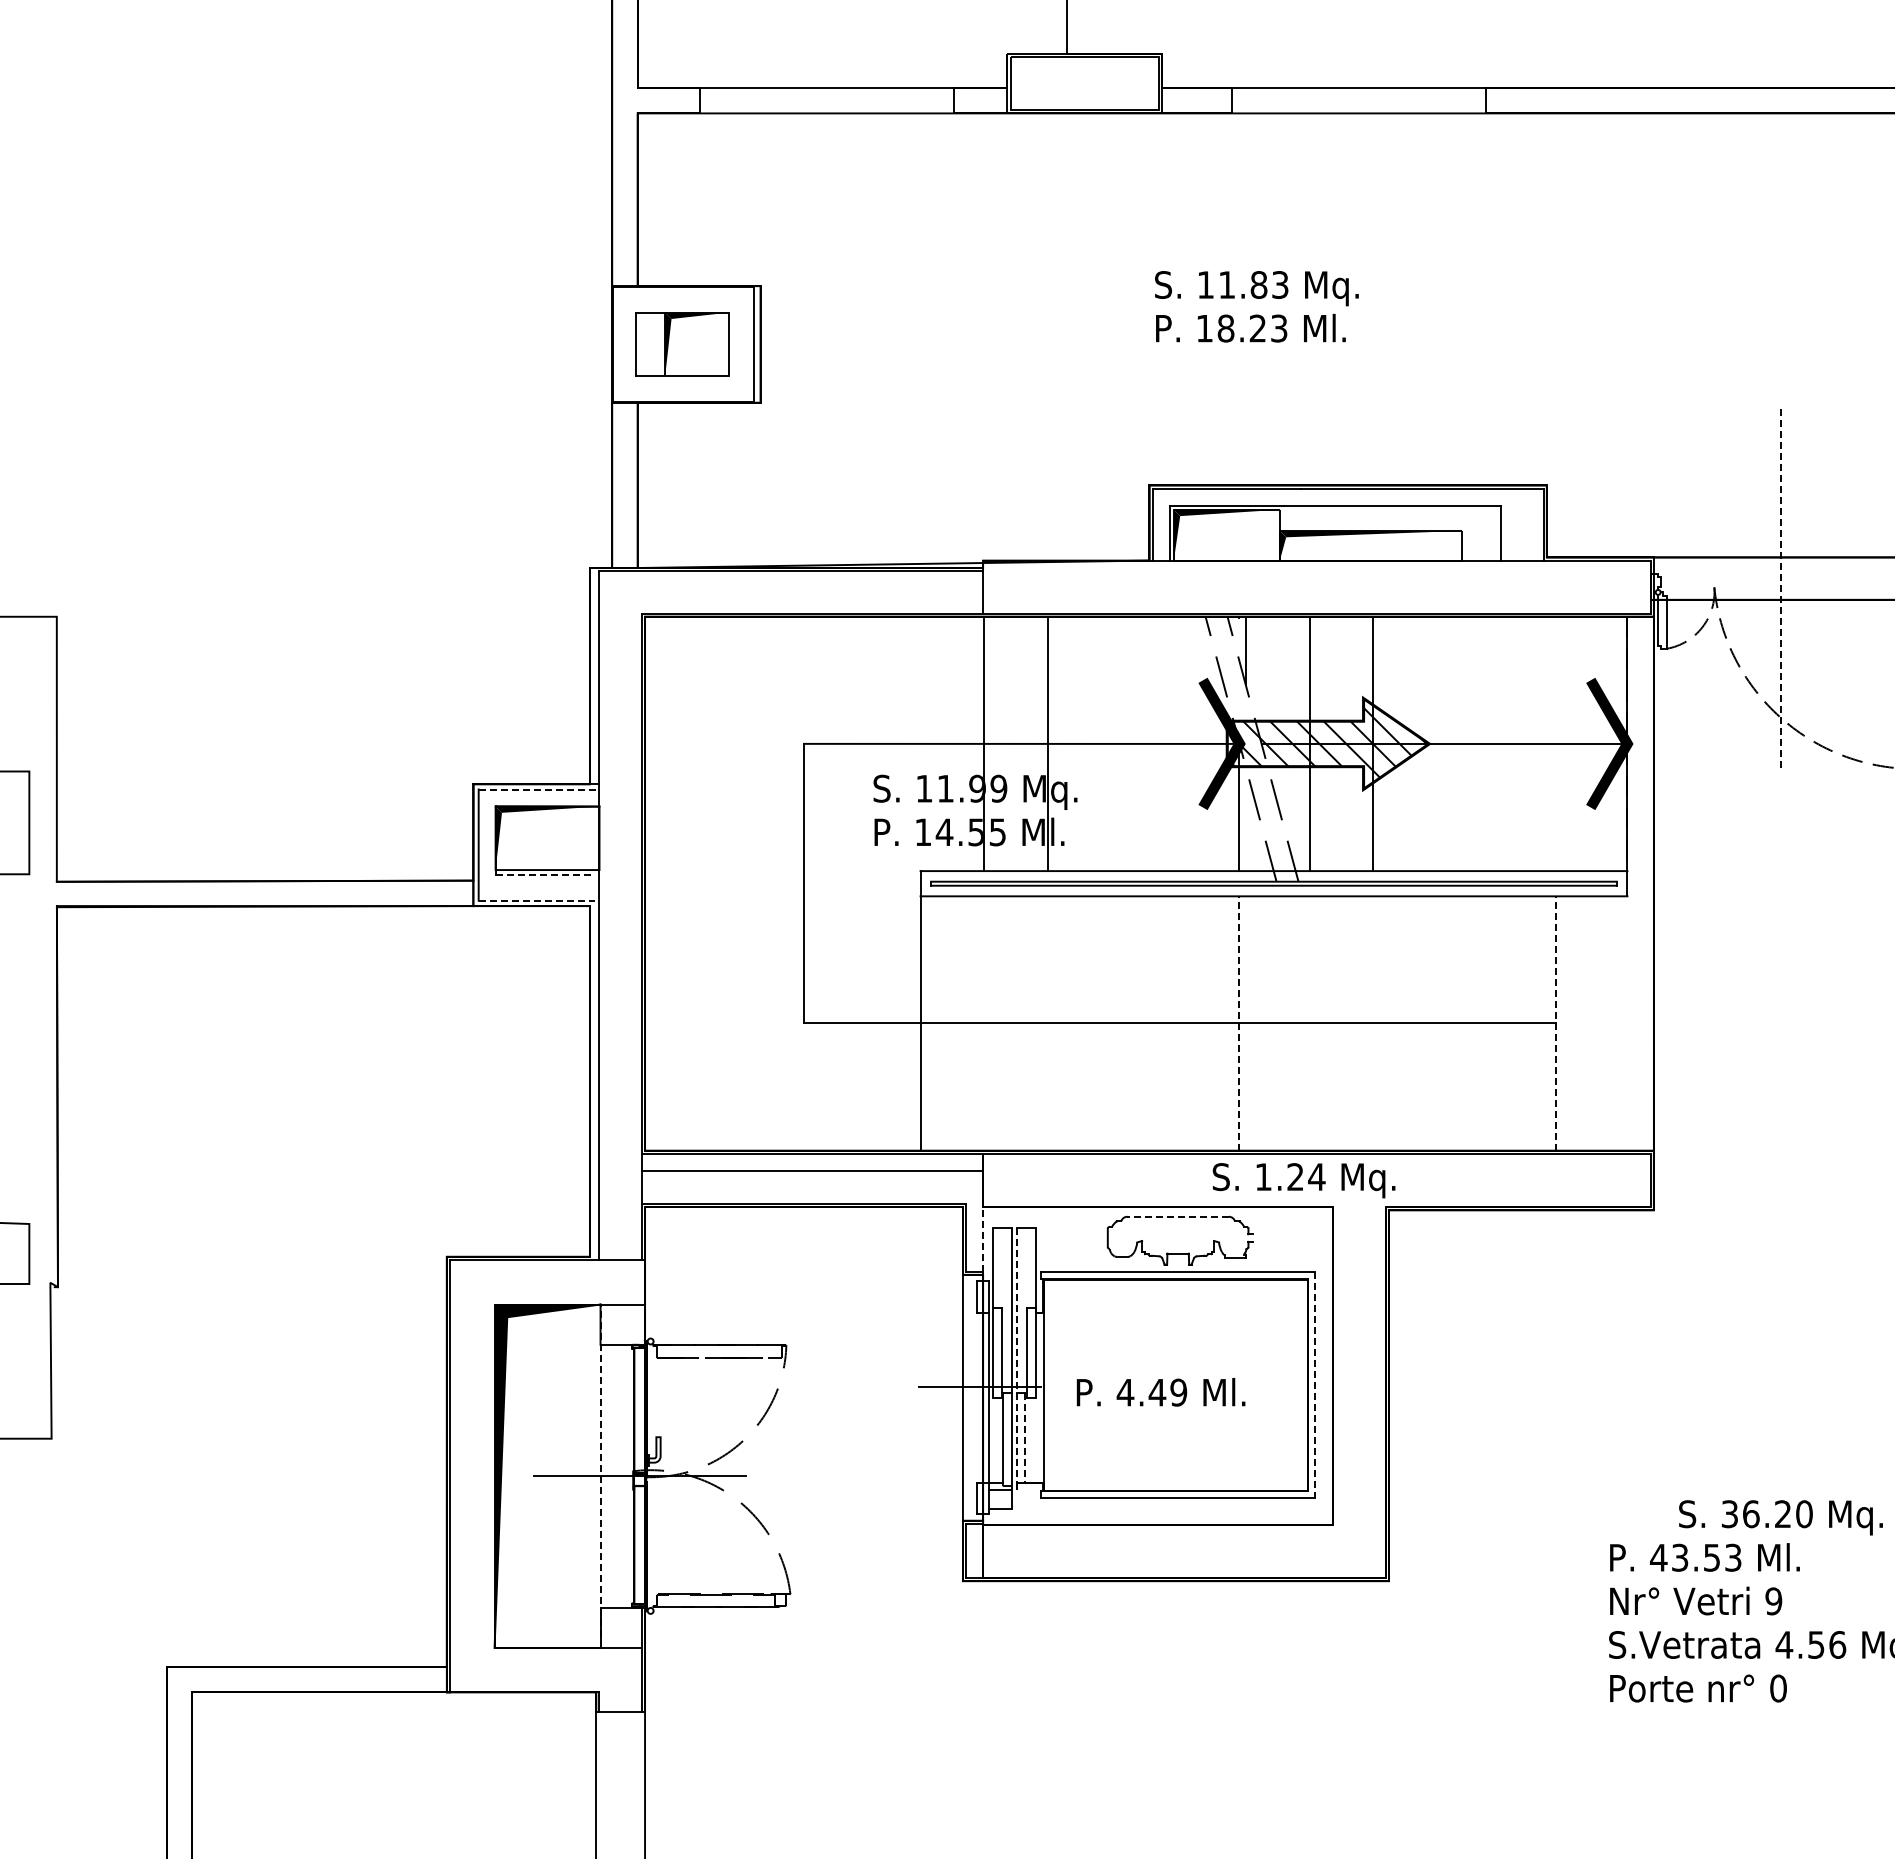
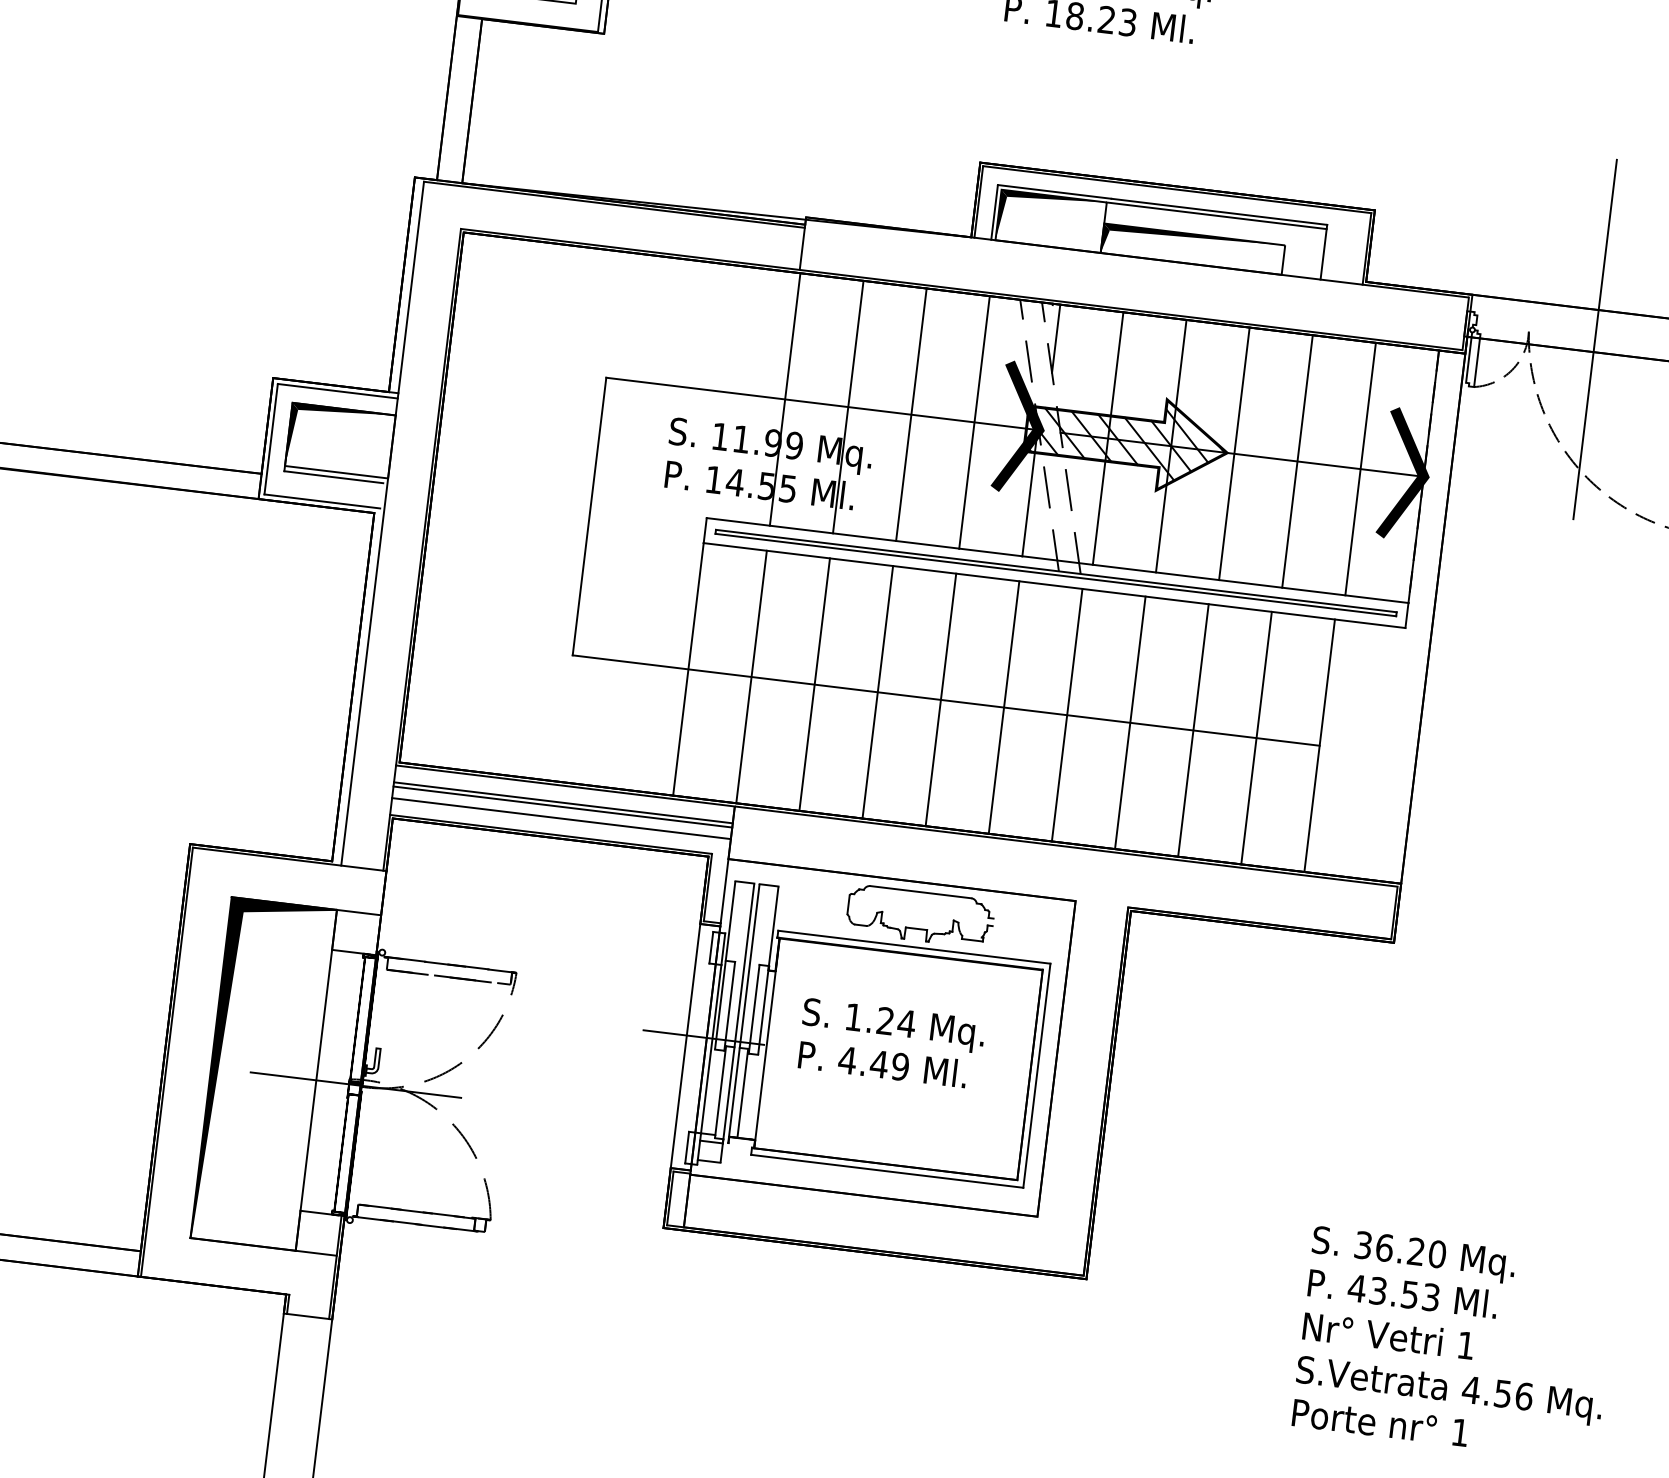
line: (1390, 509) -> (1216, 215), added
line: (1781, 587) -> (1595, 339), dashed -> solid
line: (1111, 743) -> (911, 414), added
line: (1174, 743) -> (974, 421), added
line: (1436, 743) -> (1234, 453), added
line: (1500, 743) -> (1297, 461), added
line: (1563, 743) -> (1360, 468), added
line: (539, 789) -> (338, 391), dashed -> solid
line: (545, 875) -> (333, 477), dashed -> solid
line: (537, 900) -> (322, 501), dashed -> solid
line: (984, 1023) -> (751, 677), added
line: (1047, 1023) -> (814, 684), added
line: (1111, 1023) -> (877, 692), added
line: (1174, 1023) -> (940, 699), added
line: (1238, 1023) -> (1004, 707), dashed -> solid
line: (1302, 1023) -> (1067, 715), added
line: (1365, 1023) -> (1130, 722), added
line: (1429, 1023) -> (1193, 730), added
line: (1492, 1023) -> (1256, 738), added
line: (1556, 1023) -> (1319, 745), dashed -> solid
line: (812, 1175) -> (562, 807), added
text: (1303, 1180) -> (893, 1025), moved
line: (812, 1186) -> (561, 818), added
line: (1178, 1216) -> (921, 891), dashed -> solid
line: (983, 1238) -> (725, 890), dashed -> solid
line: (1017, 1356) -> (744, 1011), dashed -> solid
line: (1315, 1385) -> (1037, 1076), dashed -> solid
line: (1025, 1437) -> (742, 1092), dashed -> solid
line: (600, 1476) -> (316, 1080), dashed -> solid
text: (1780, 1517) -> (1413, 1254), moved
text: (1773, 1601) -> (1465, 1345), 9 -> 1
text: (1778, 1688) -> (1460, 1432), 0 -> 1

